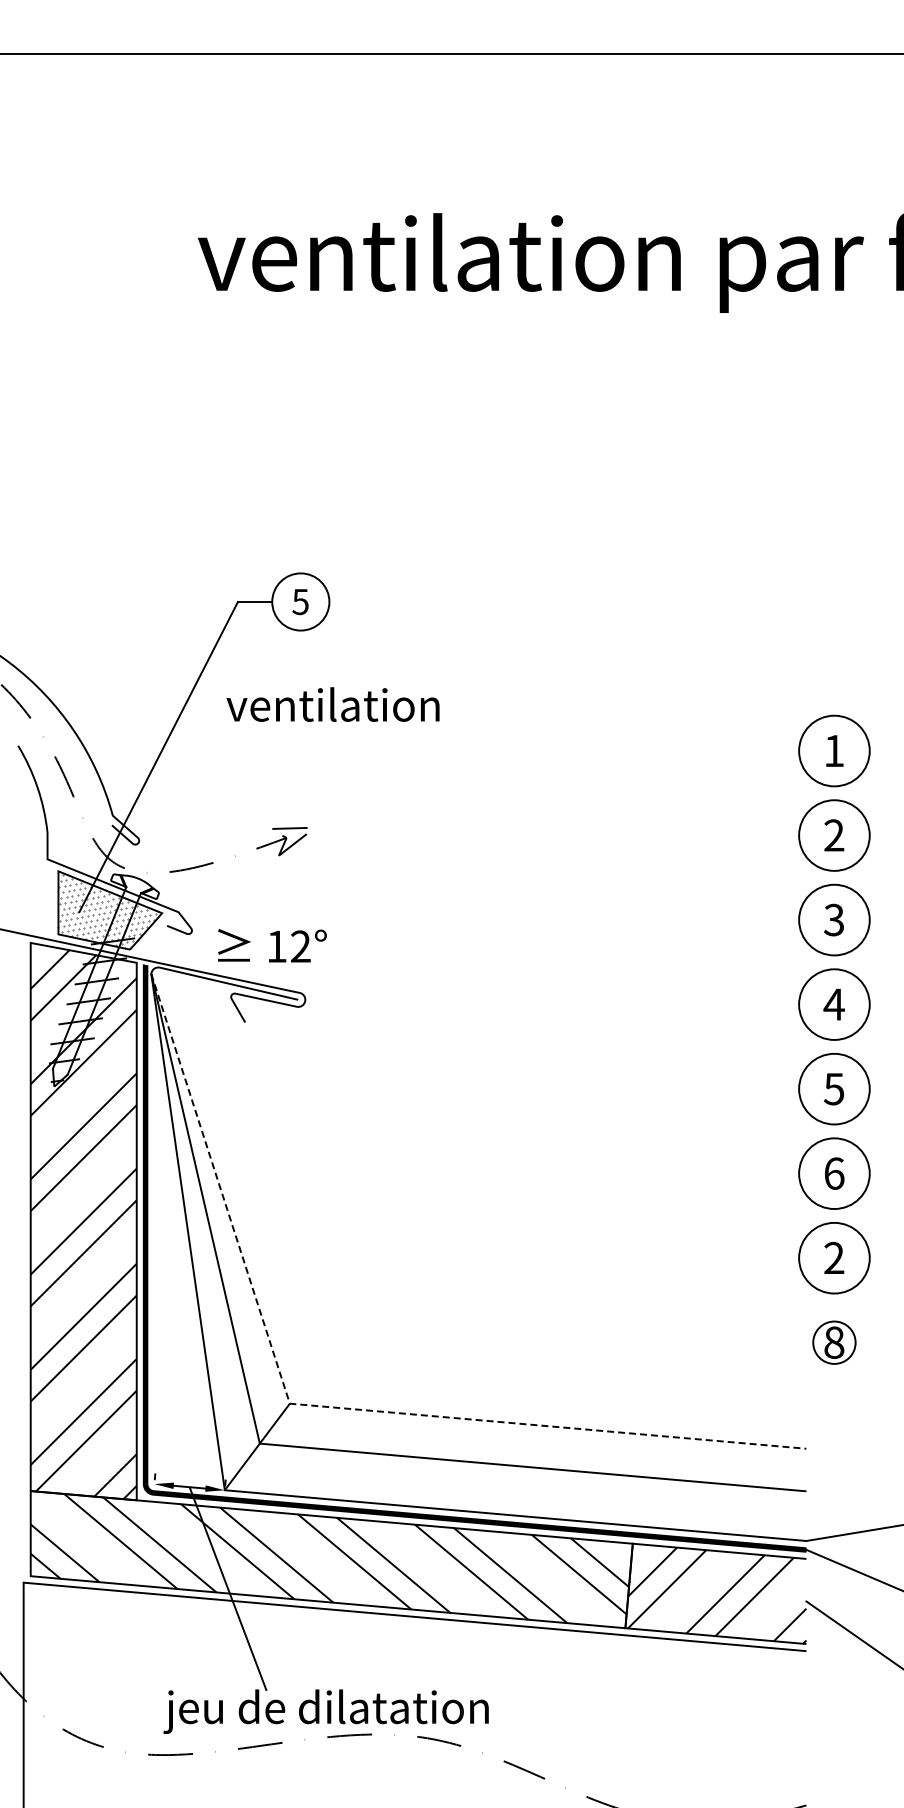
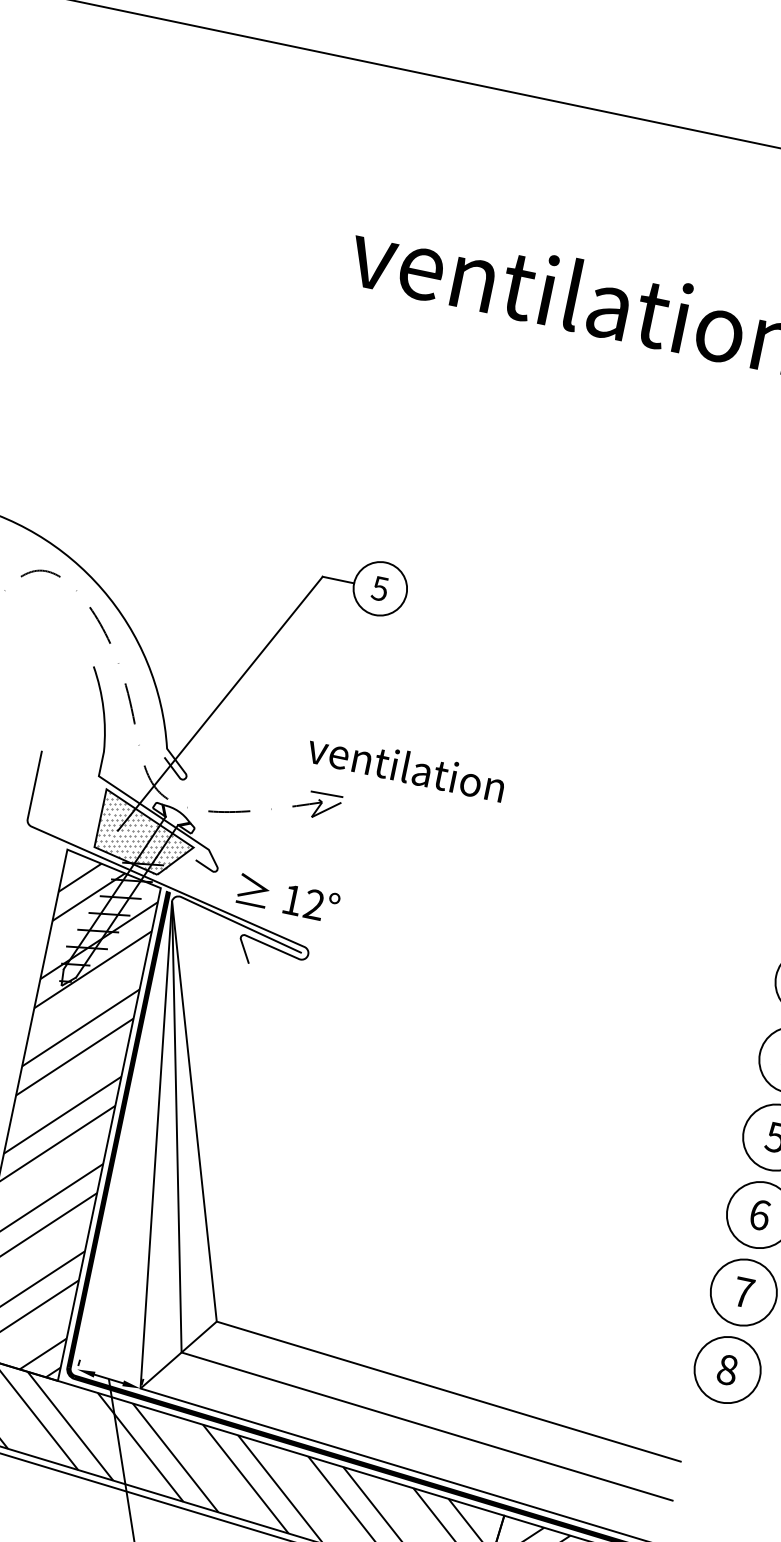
text: (332, 704) -> (405, 766), moved
text: (834, 1257) -> (744, 1291), 2 -> 7
circle: (834, 1342) -> (727, 1369), size x1.67
line: (322, 1406) -> (246, 1330), dashed -> solid

